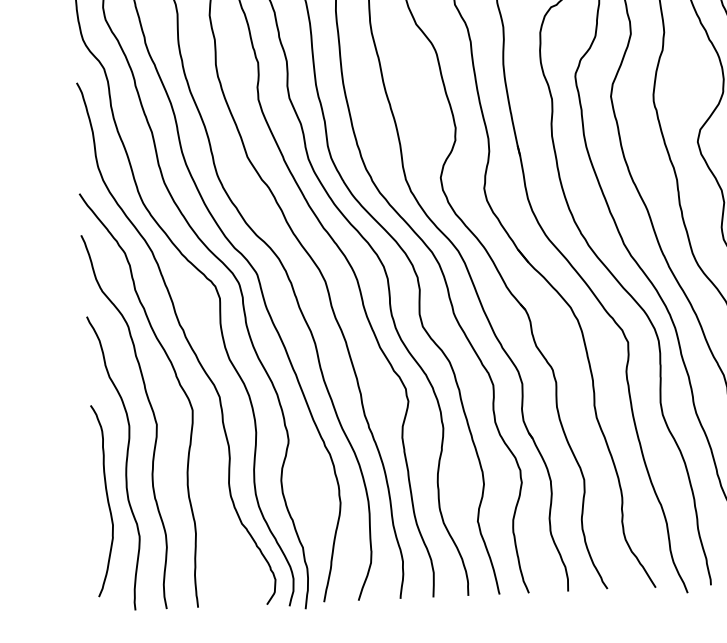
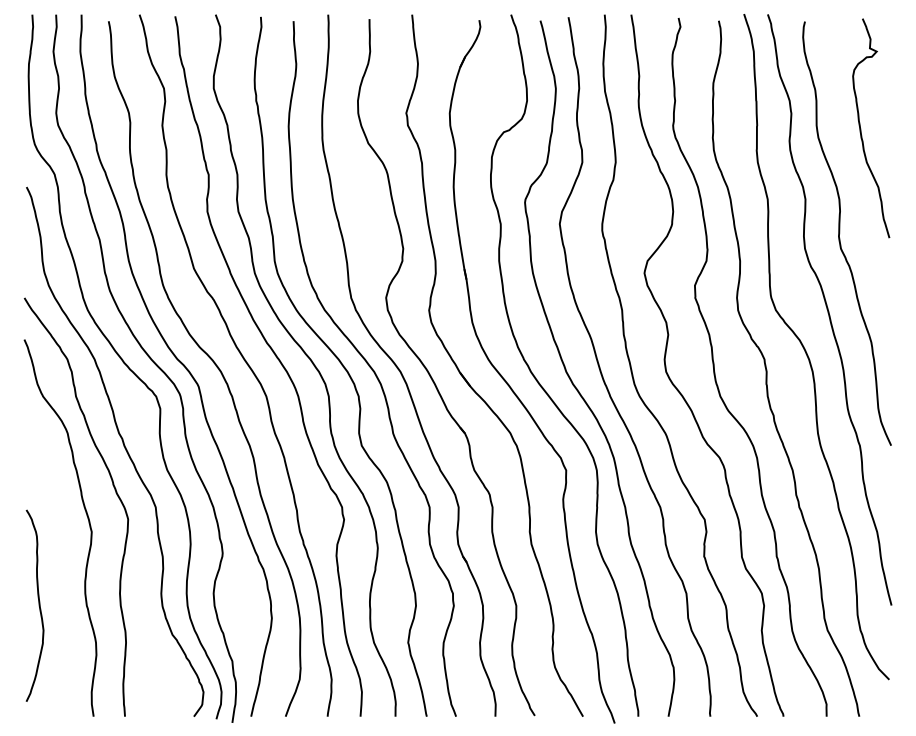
curve: (125, 463) -> (58, 569), removed

